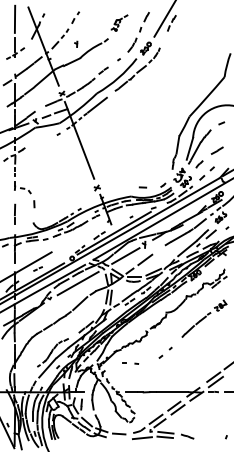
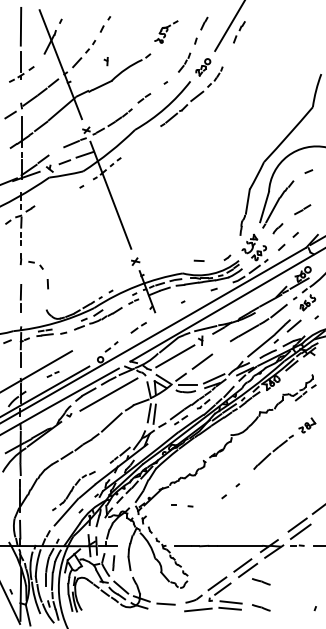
line: (97, 105) -> (135, 146), removed
line: (114, 233) -> (159, 324), removed
line: (187, 417) -> (261, 581), added

